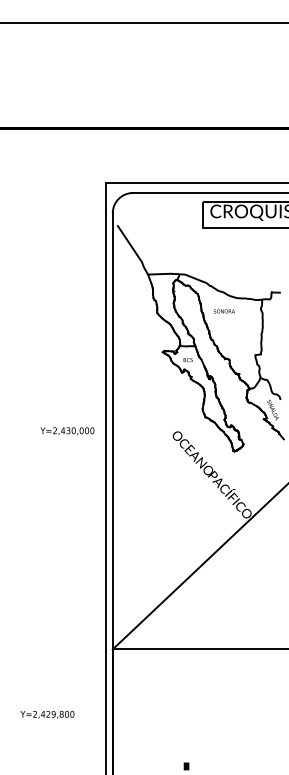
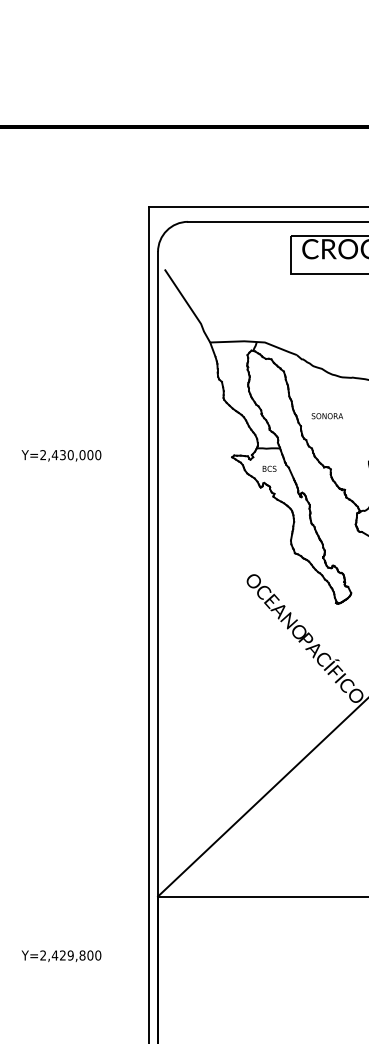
text: (223, 311) -> (326, 416), moved
text: (67, 431) -> (61, 456), moved
text: (47, 714) -> (61, 955), moved

